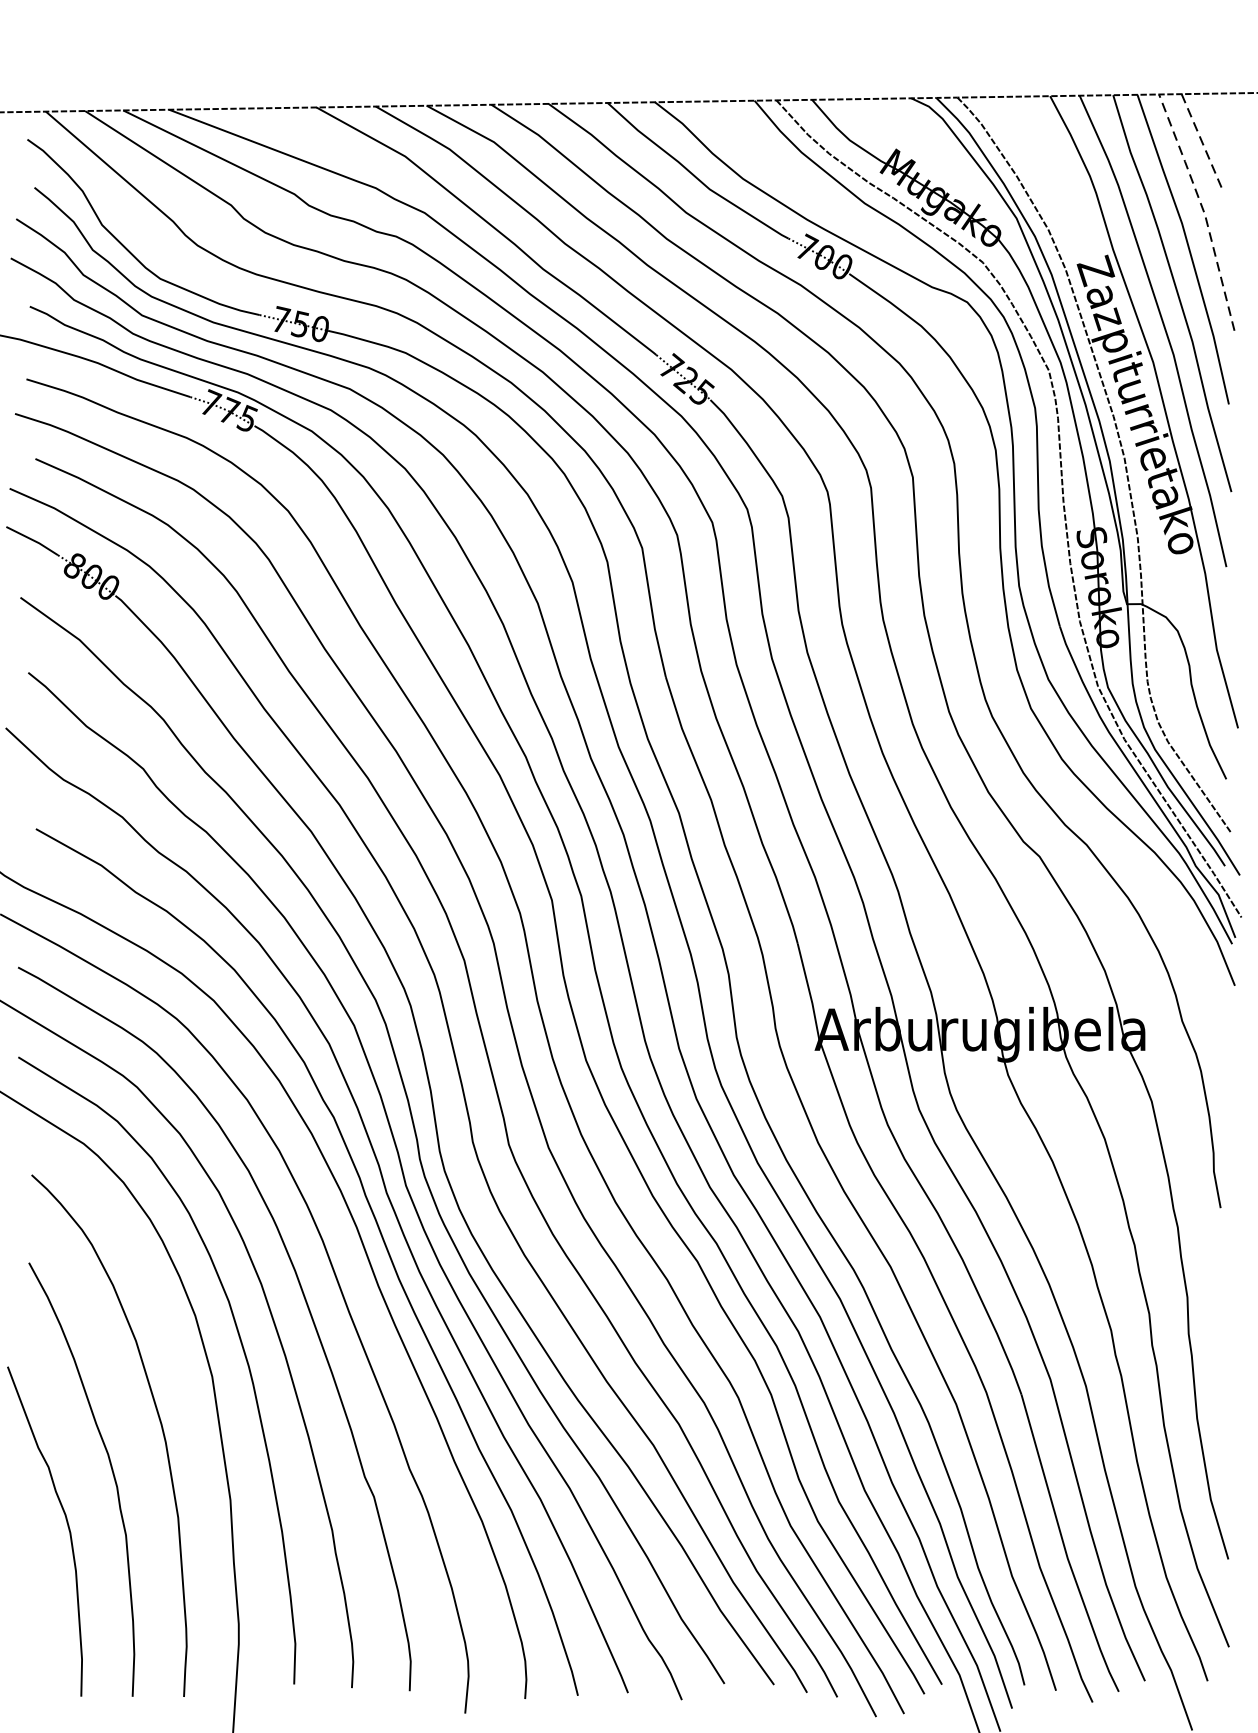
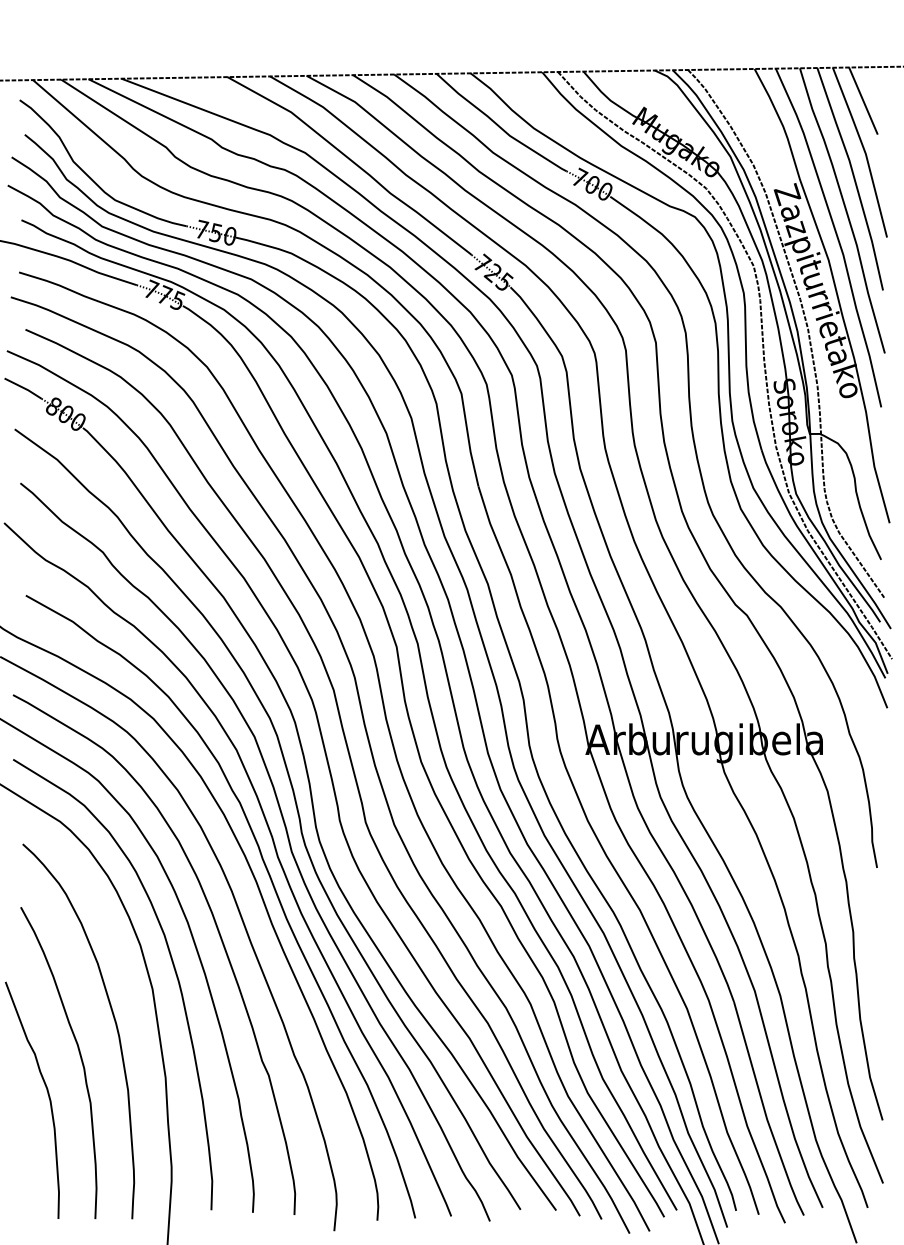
line: (1201, 141) -> (863, 101), dashed -> solid
line: (1203, 211) -> (864, 151), dashed -> solid

